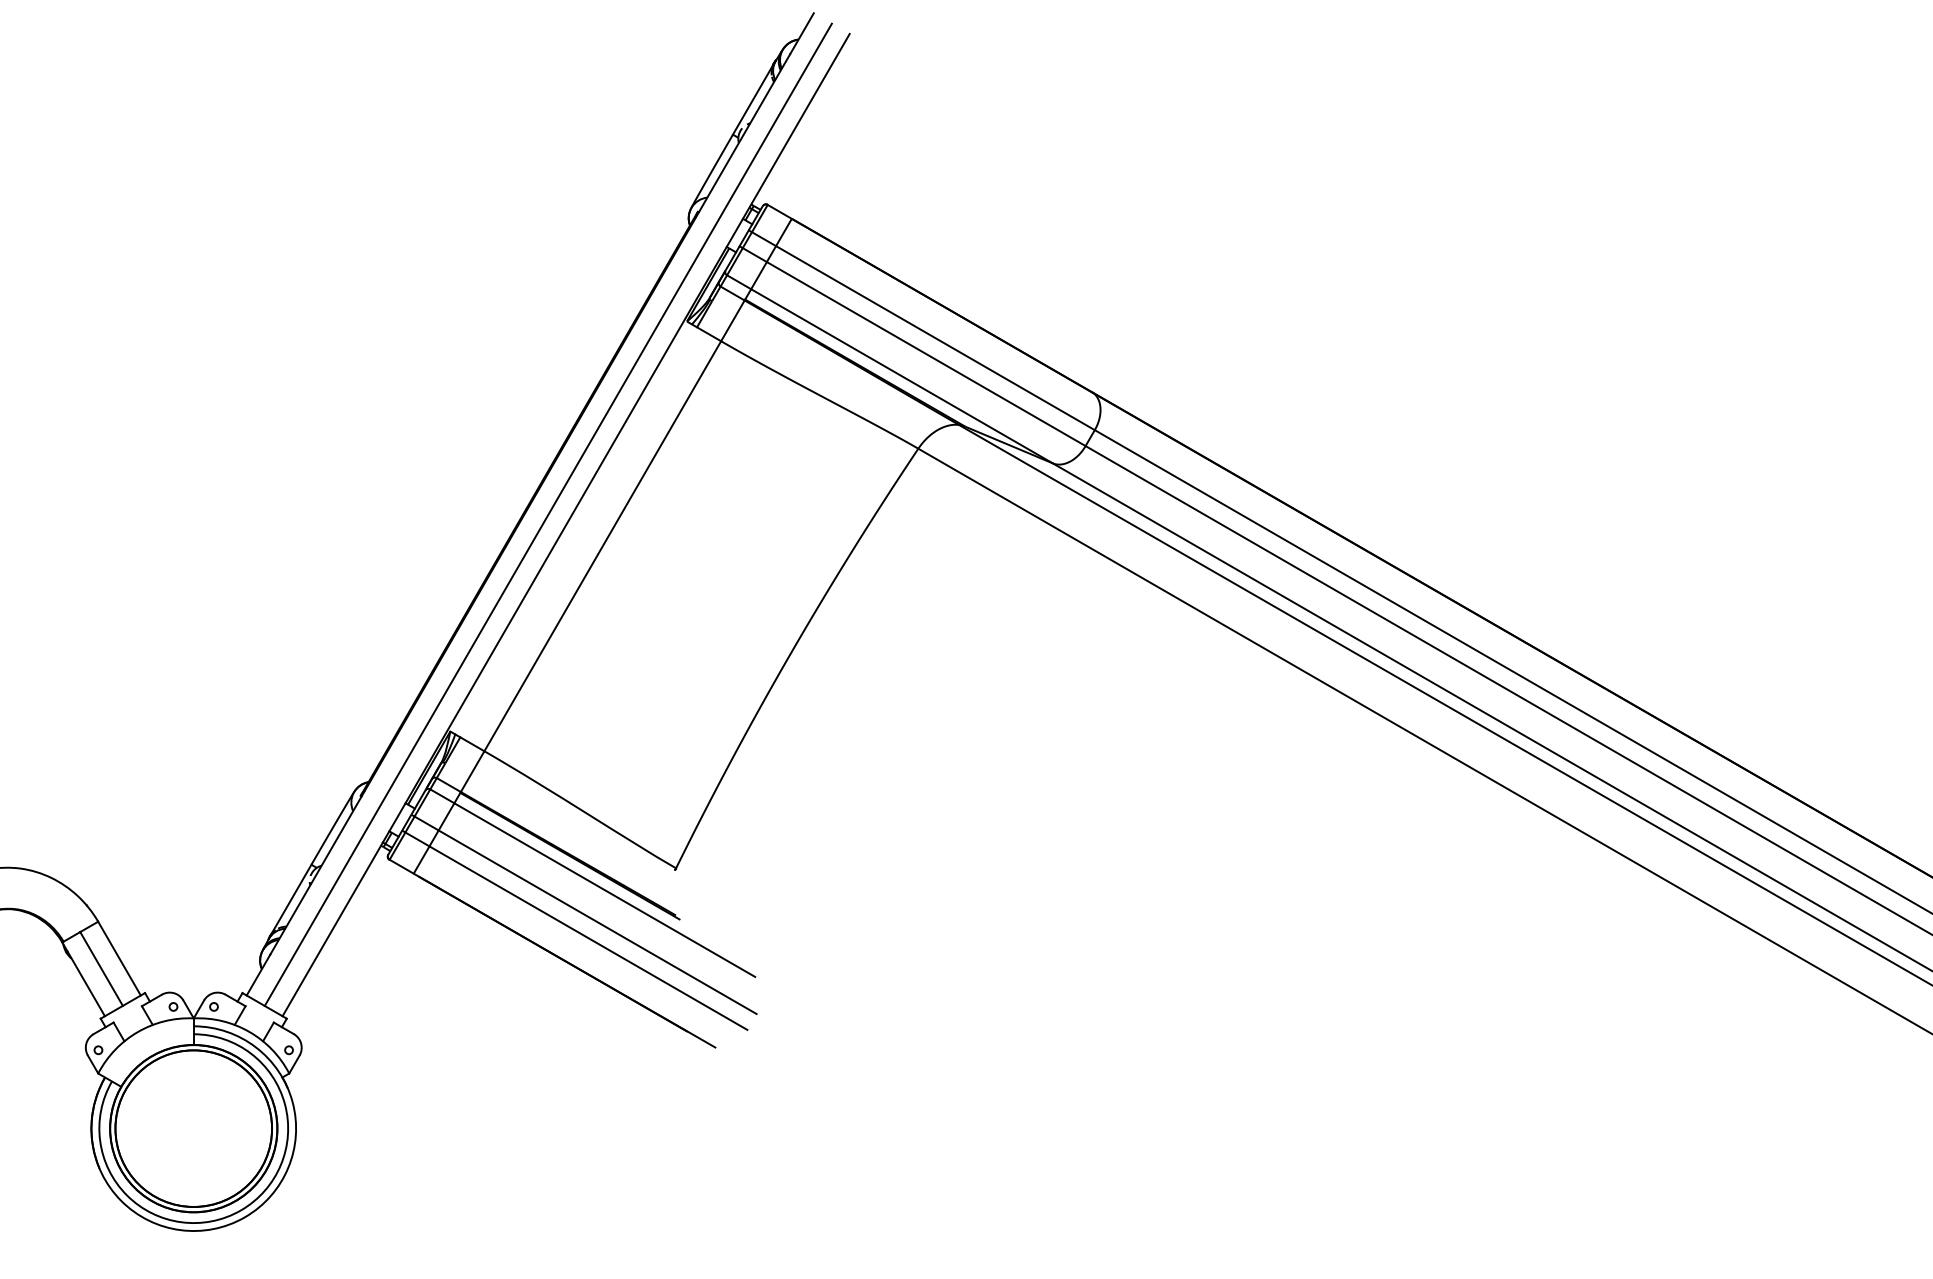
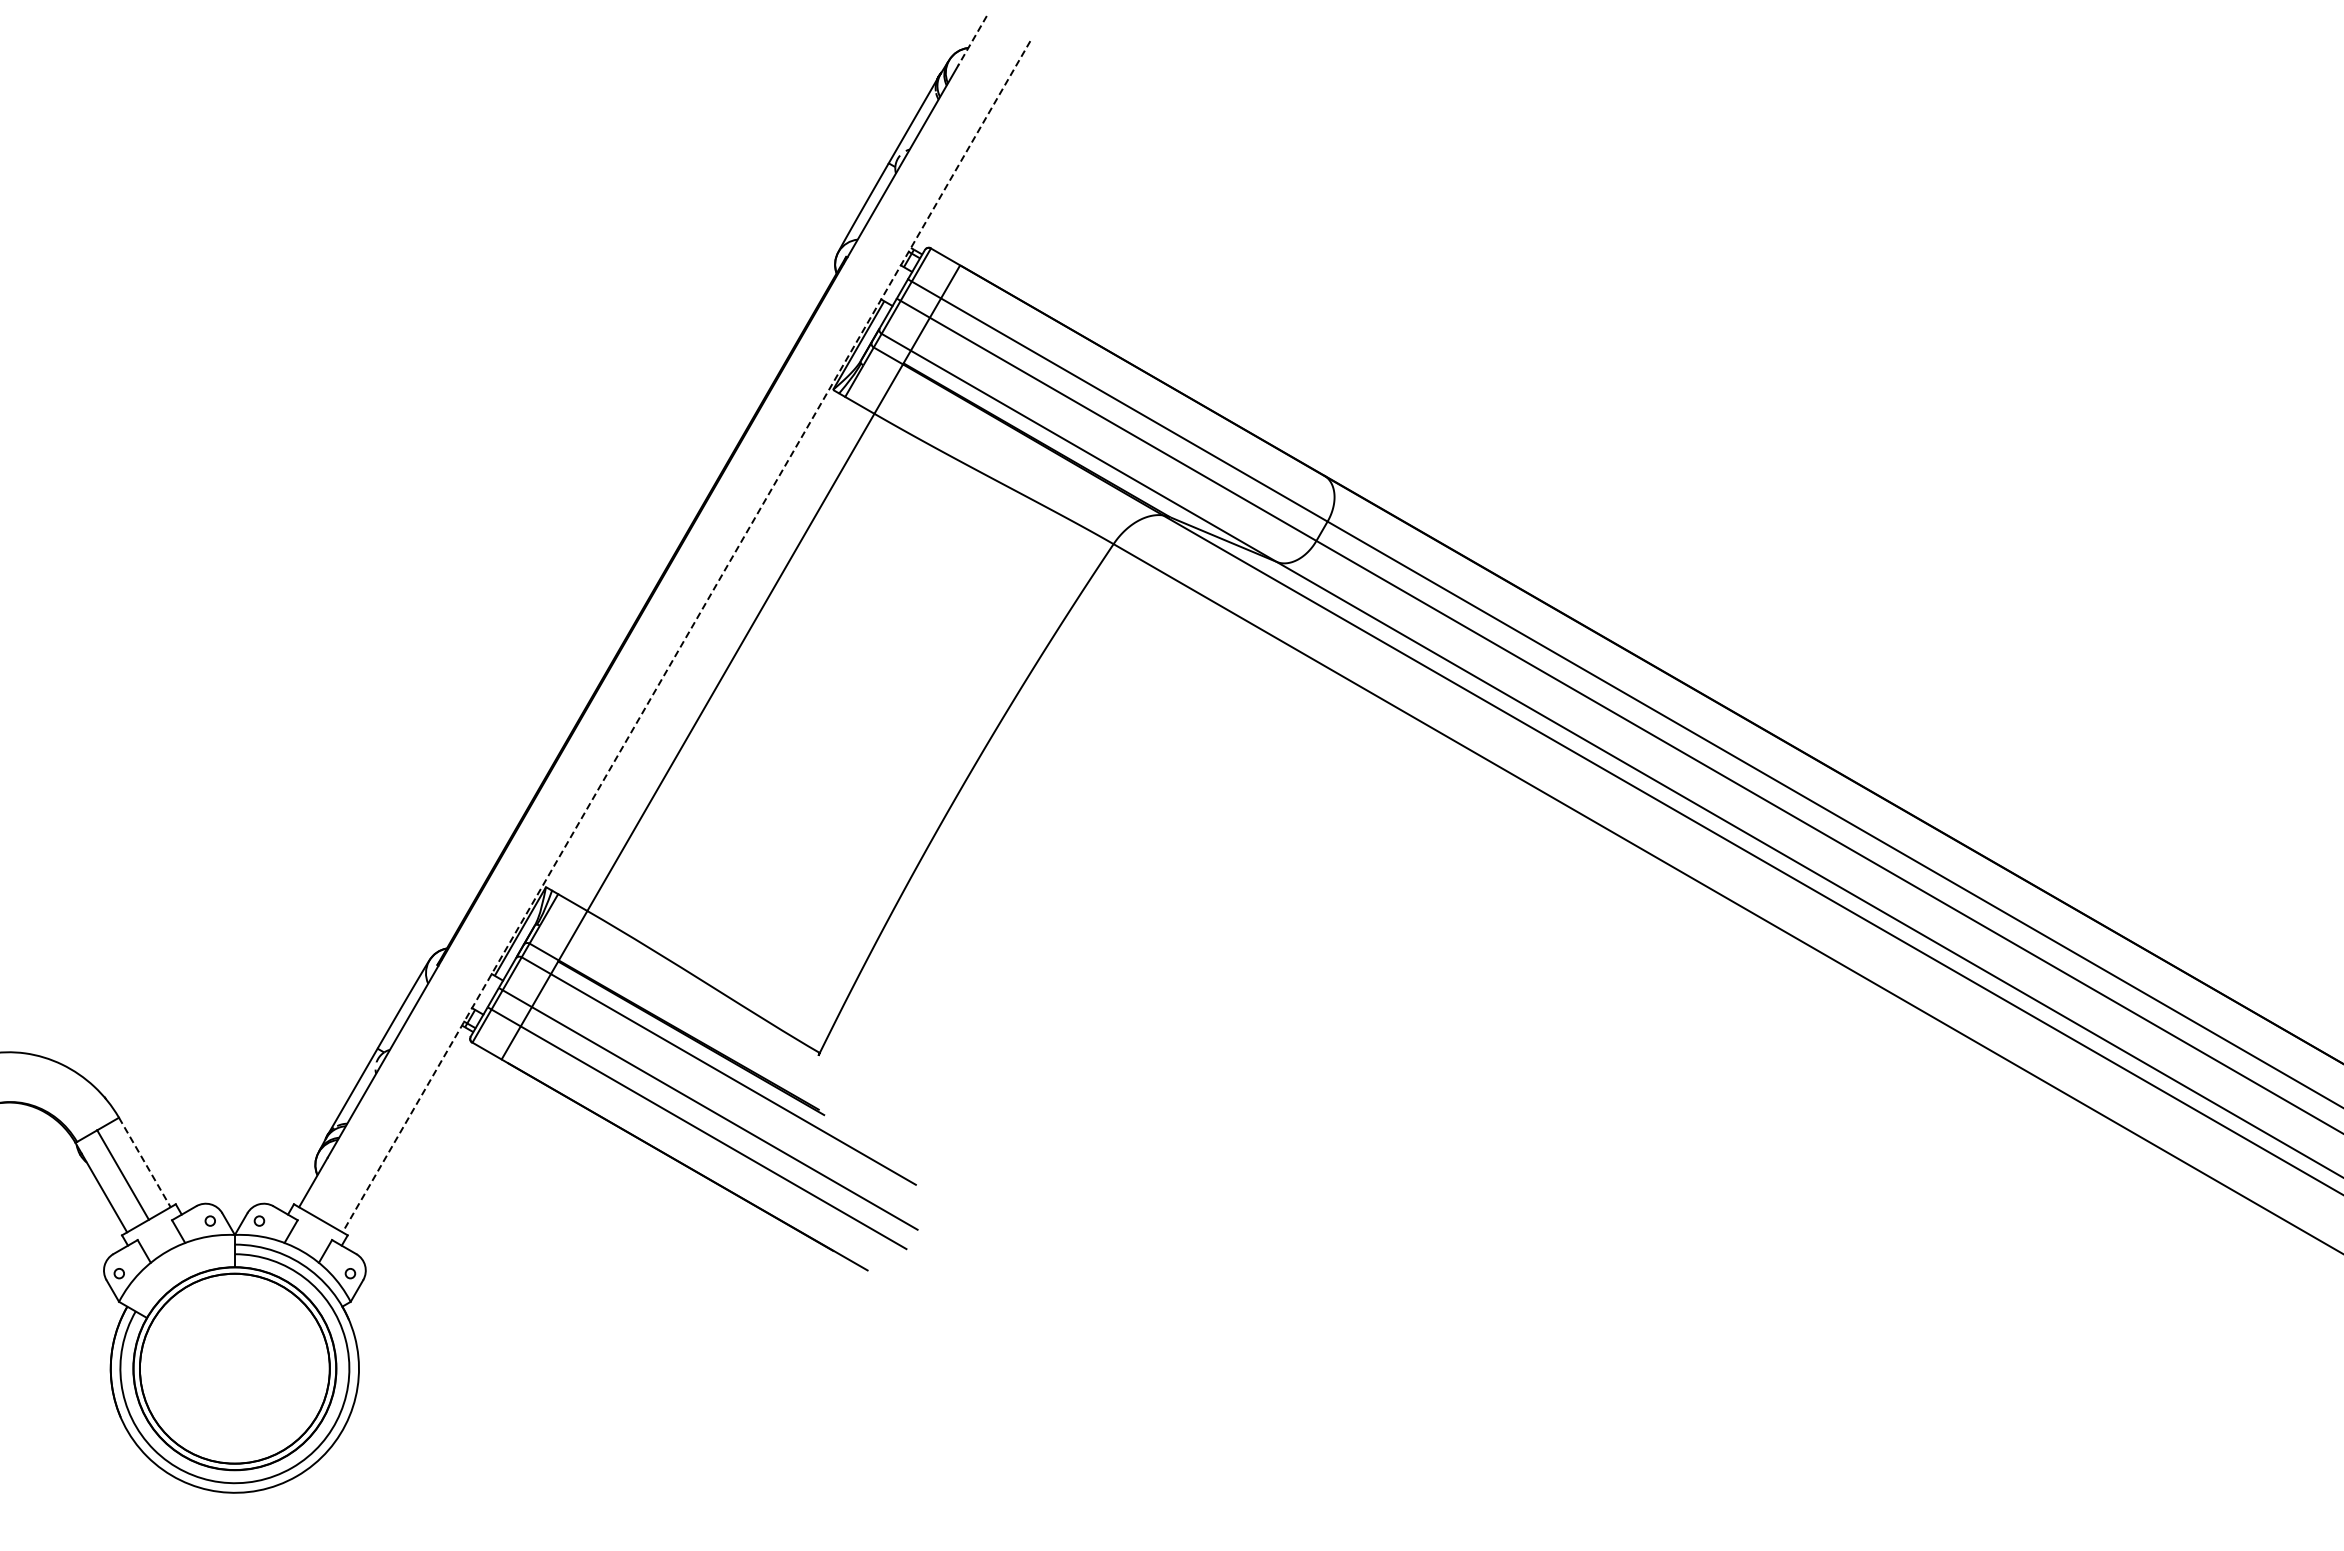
line: (801, 33) -> (972, 40), solid -> dashed
line: (548, 514) -> (664, 623), removed
line: (566, 524) -> (686, 636), solid -> dashed
line: (119, 958) -> (144, 1162), solid -> dashed

